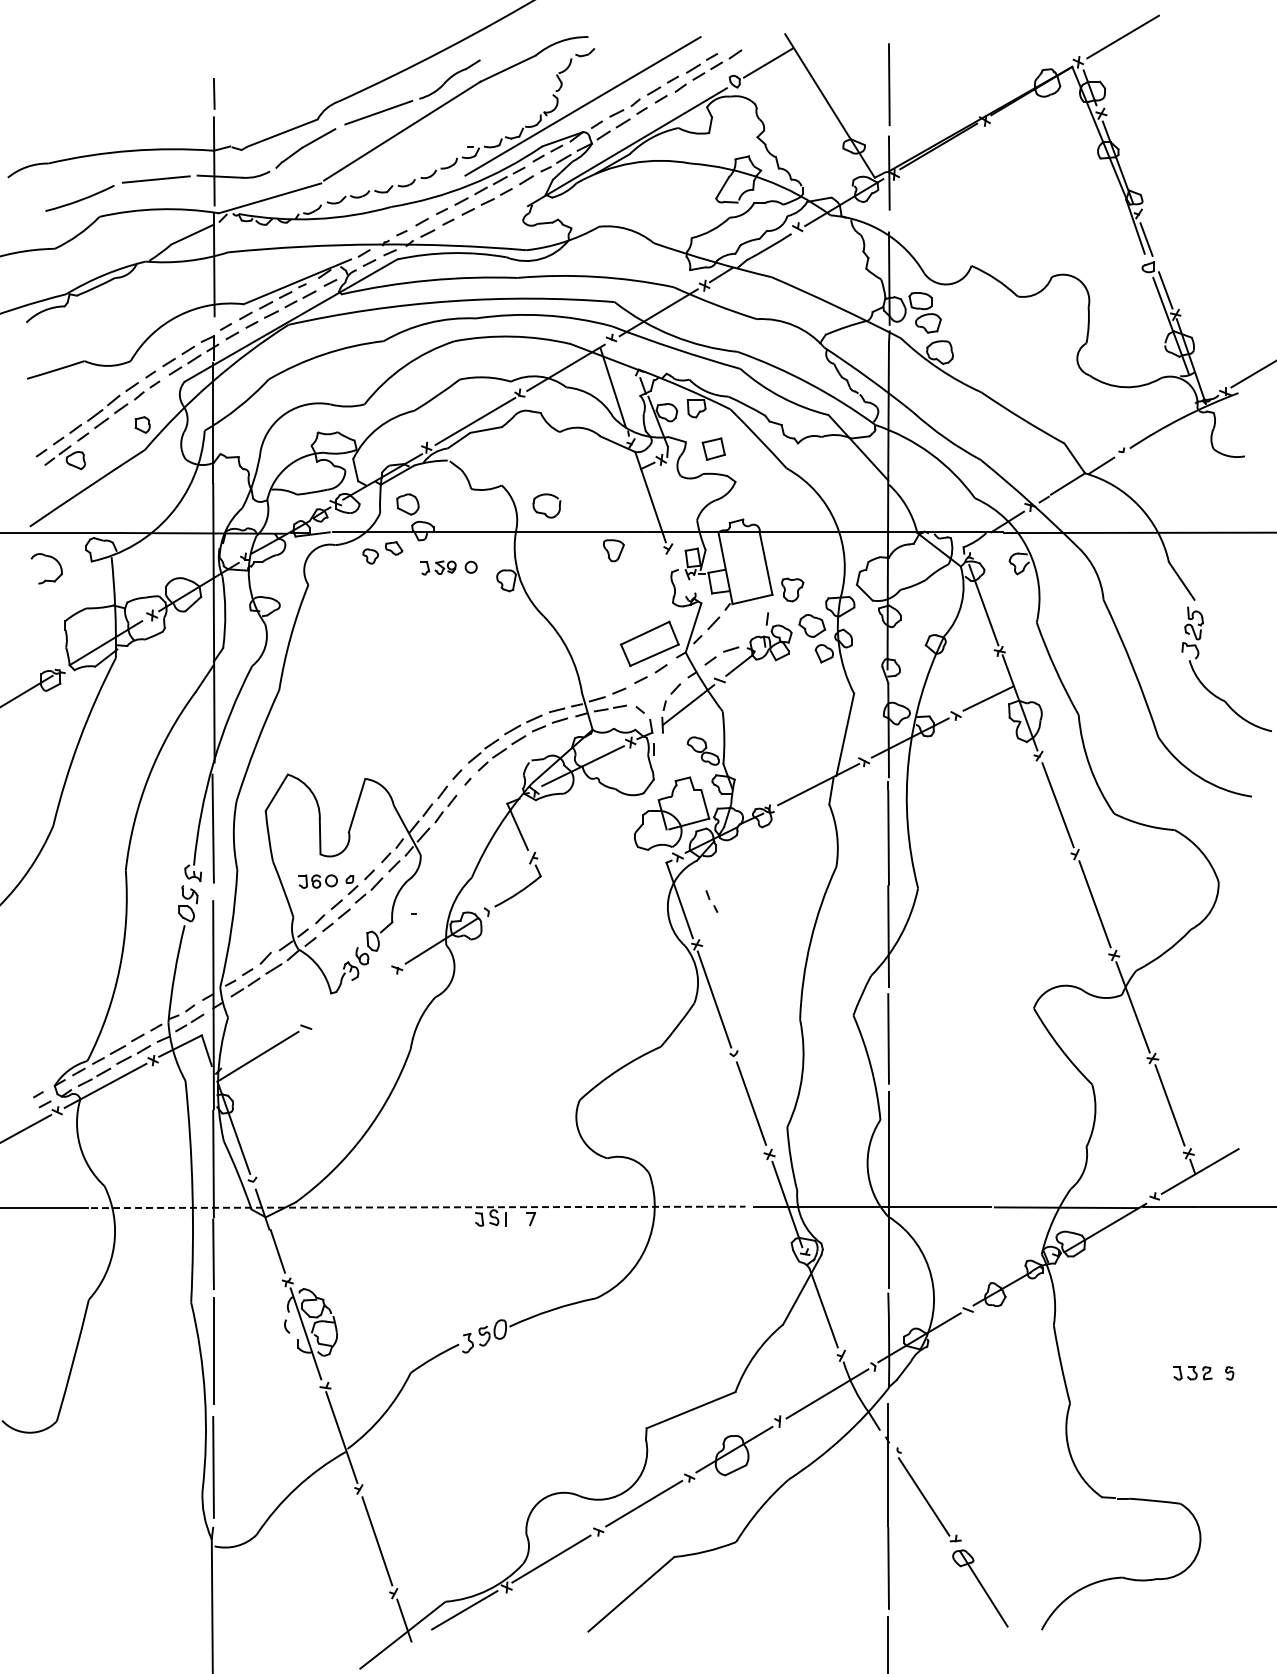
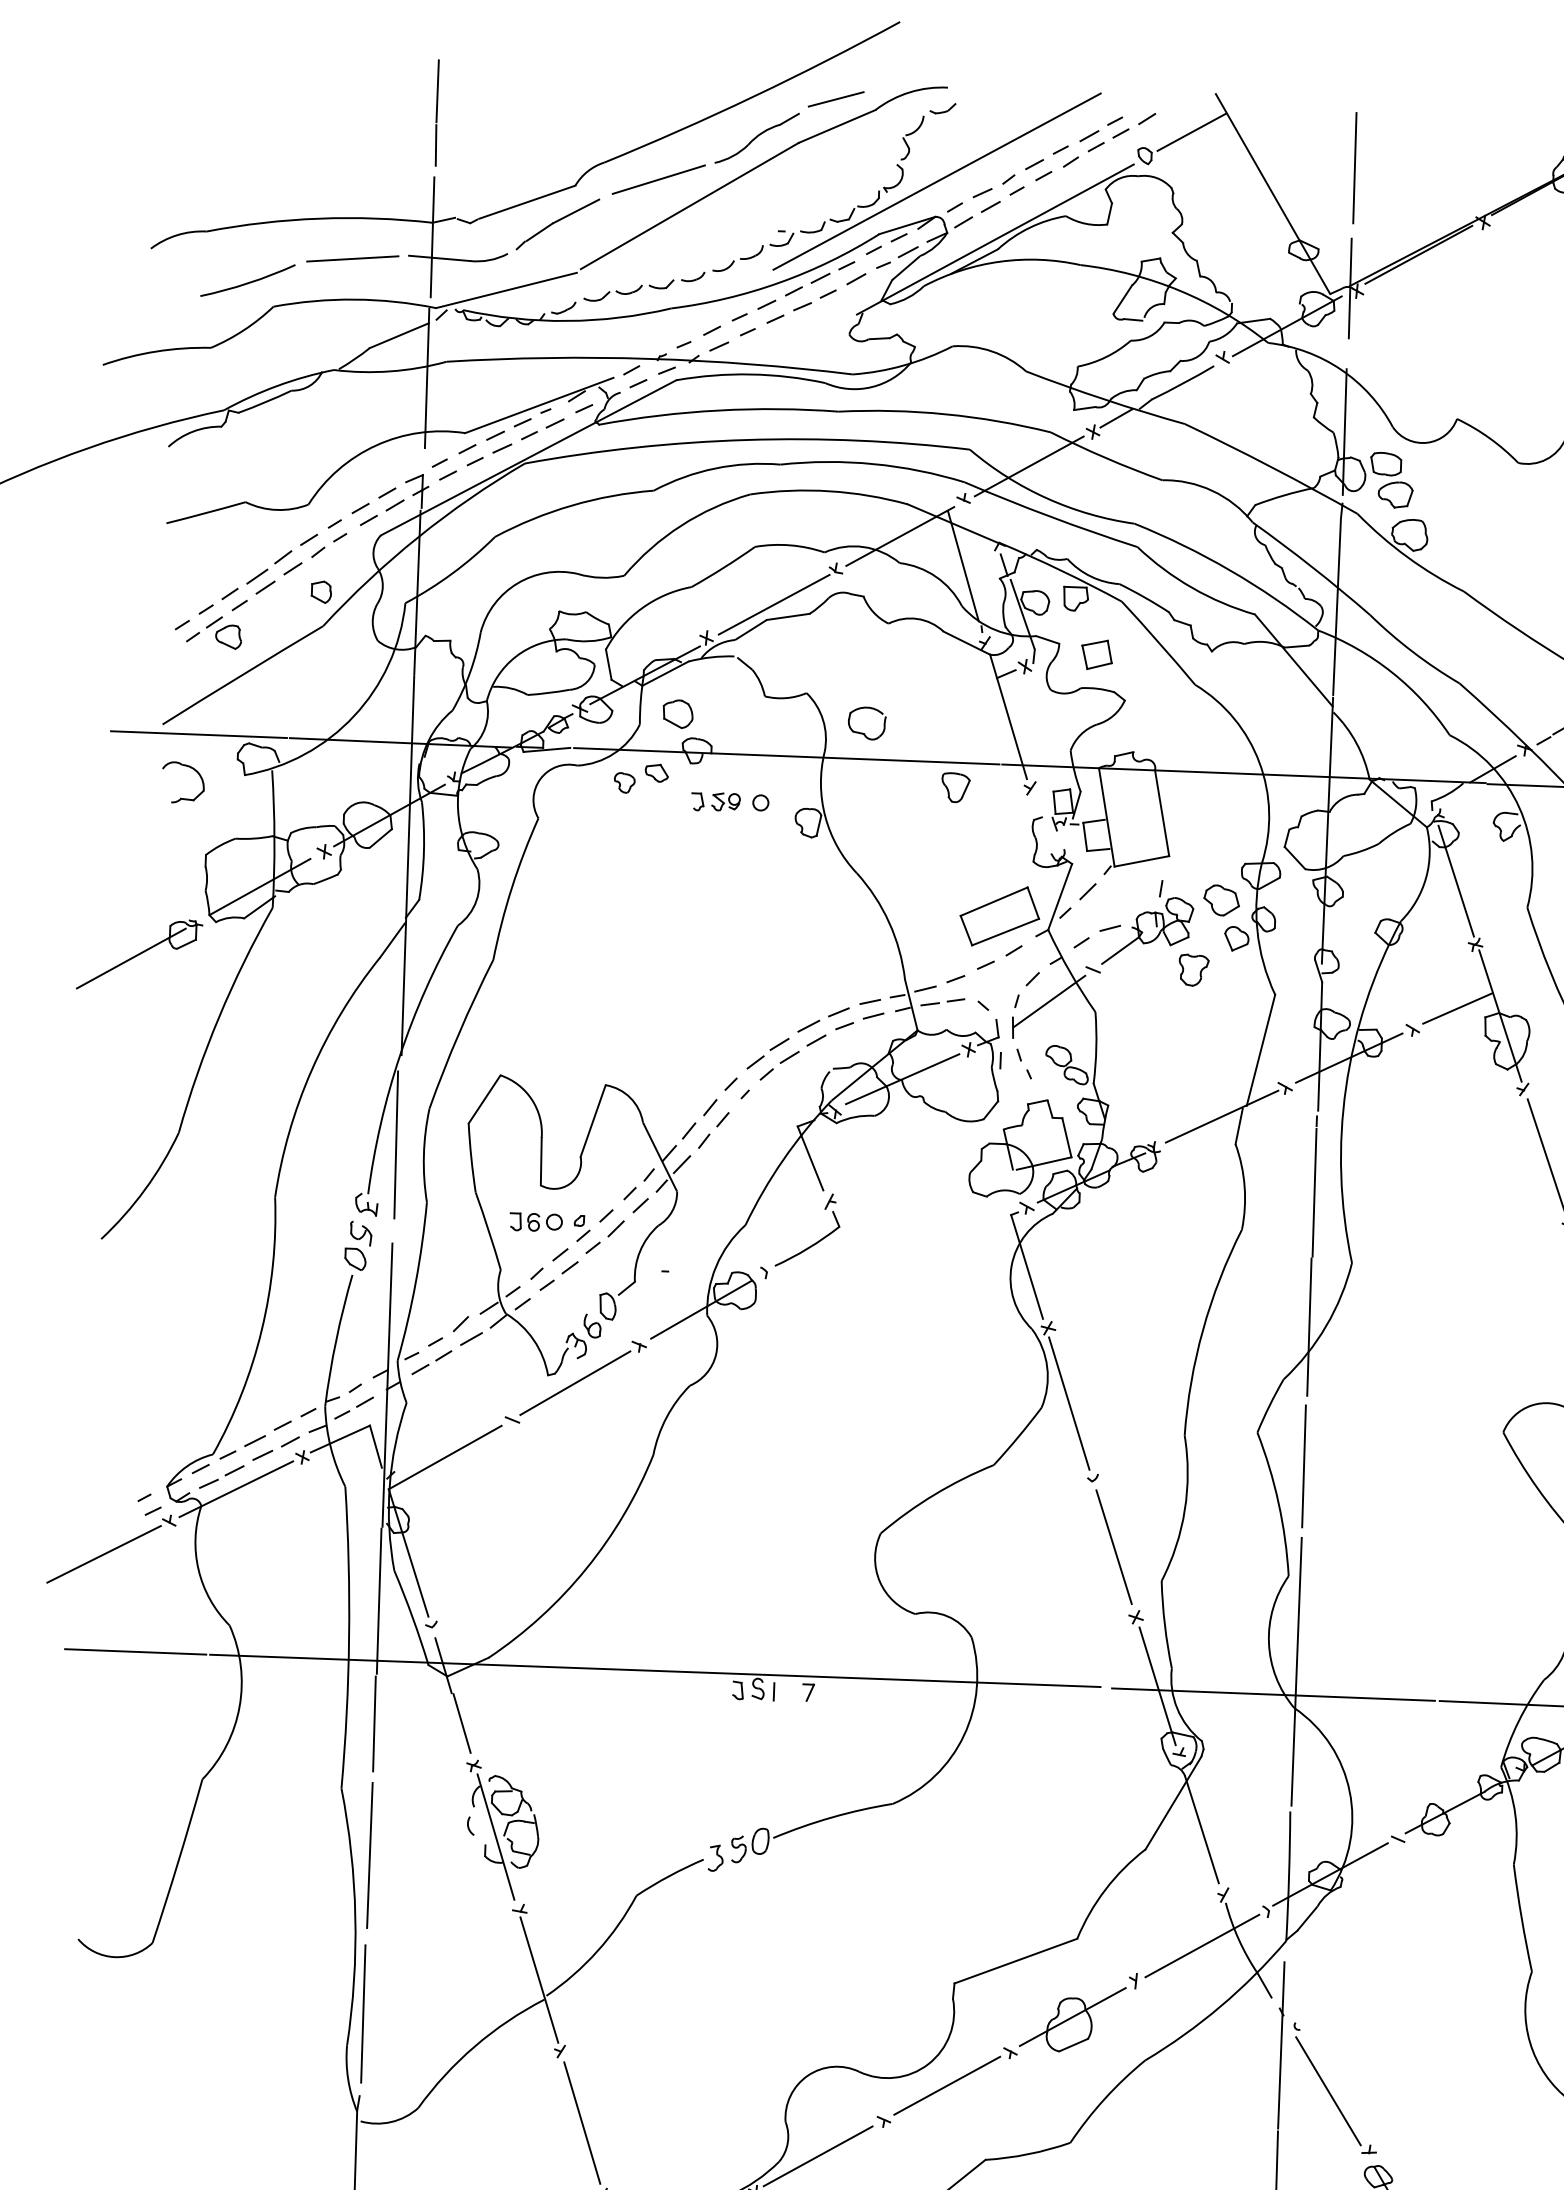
line: (506, 48) -> (835, 98), added
line: (213, 53) -> (437, 90), added
part: (792, 589) -> (1193, 969), moved
part: (711, 901) -> (1023, 1063), moved
line: (350, 998) -> (574, 1383), added
line: (418, 1207) -> (655, 1671), dashed -> solid

